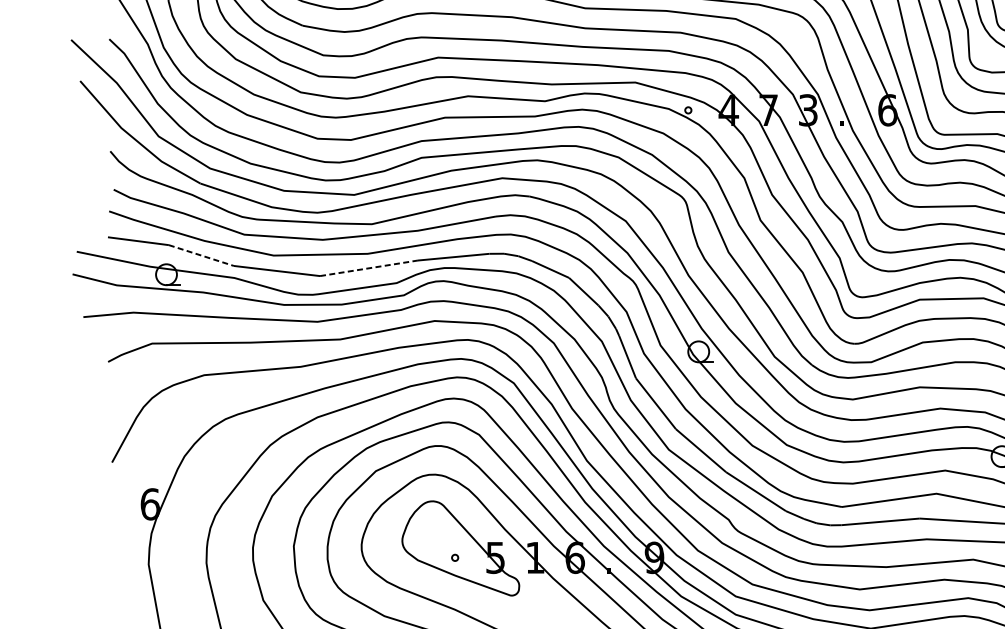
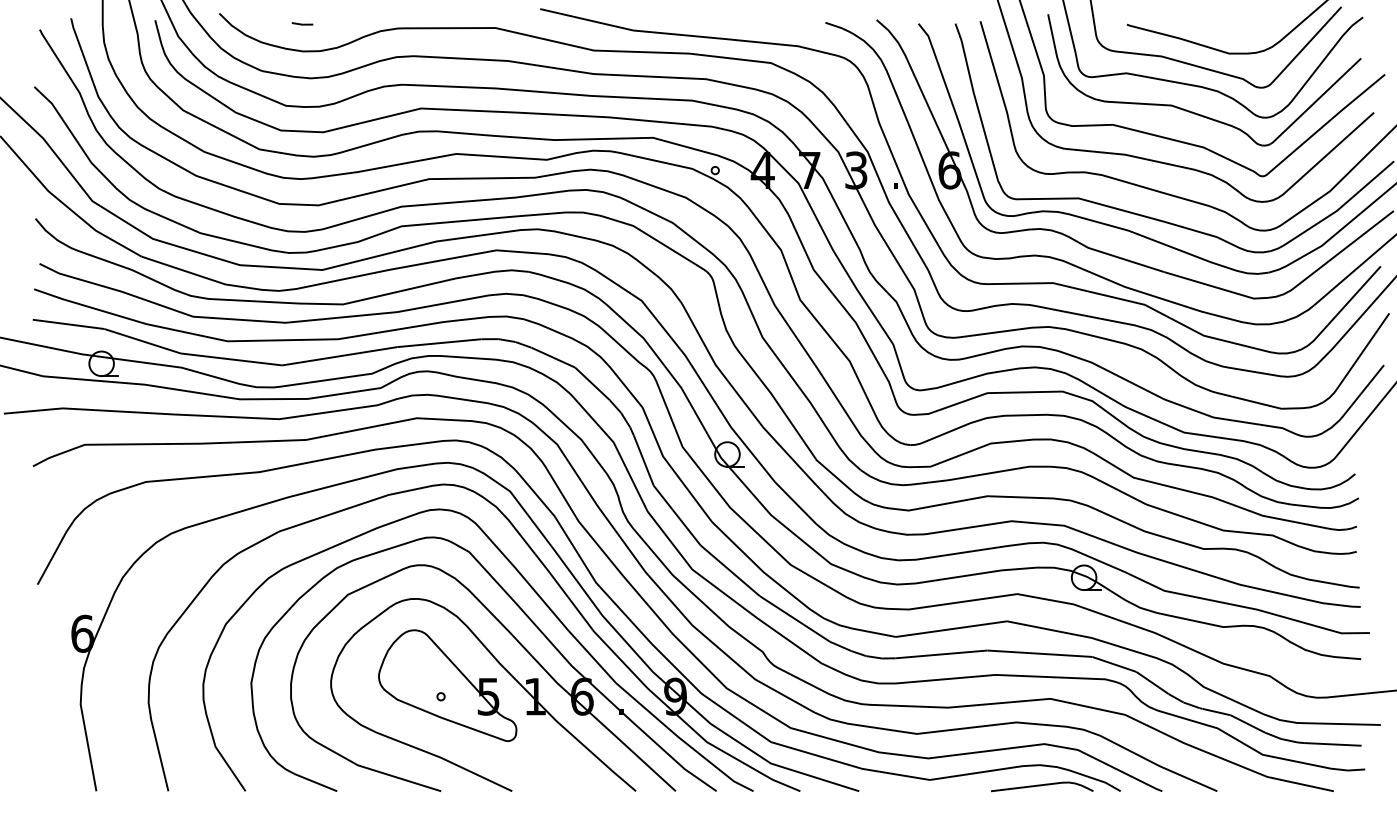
line: (202, 255) -> (143, 341), dashed -> solid
line: (369, 268) -> (340, 356), dashed -> solid

